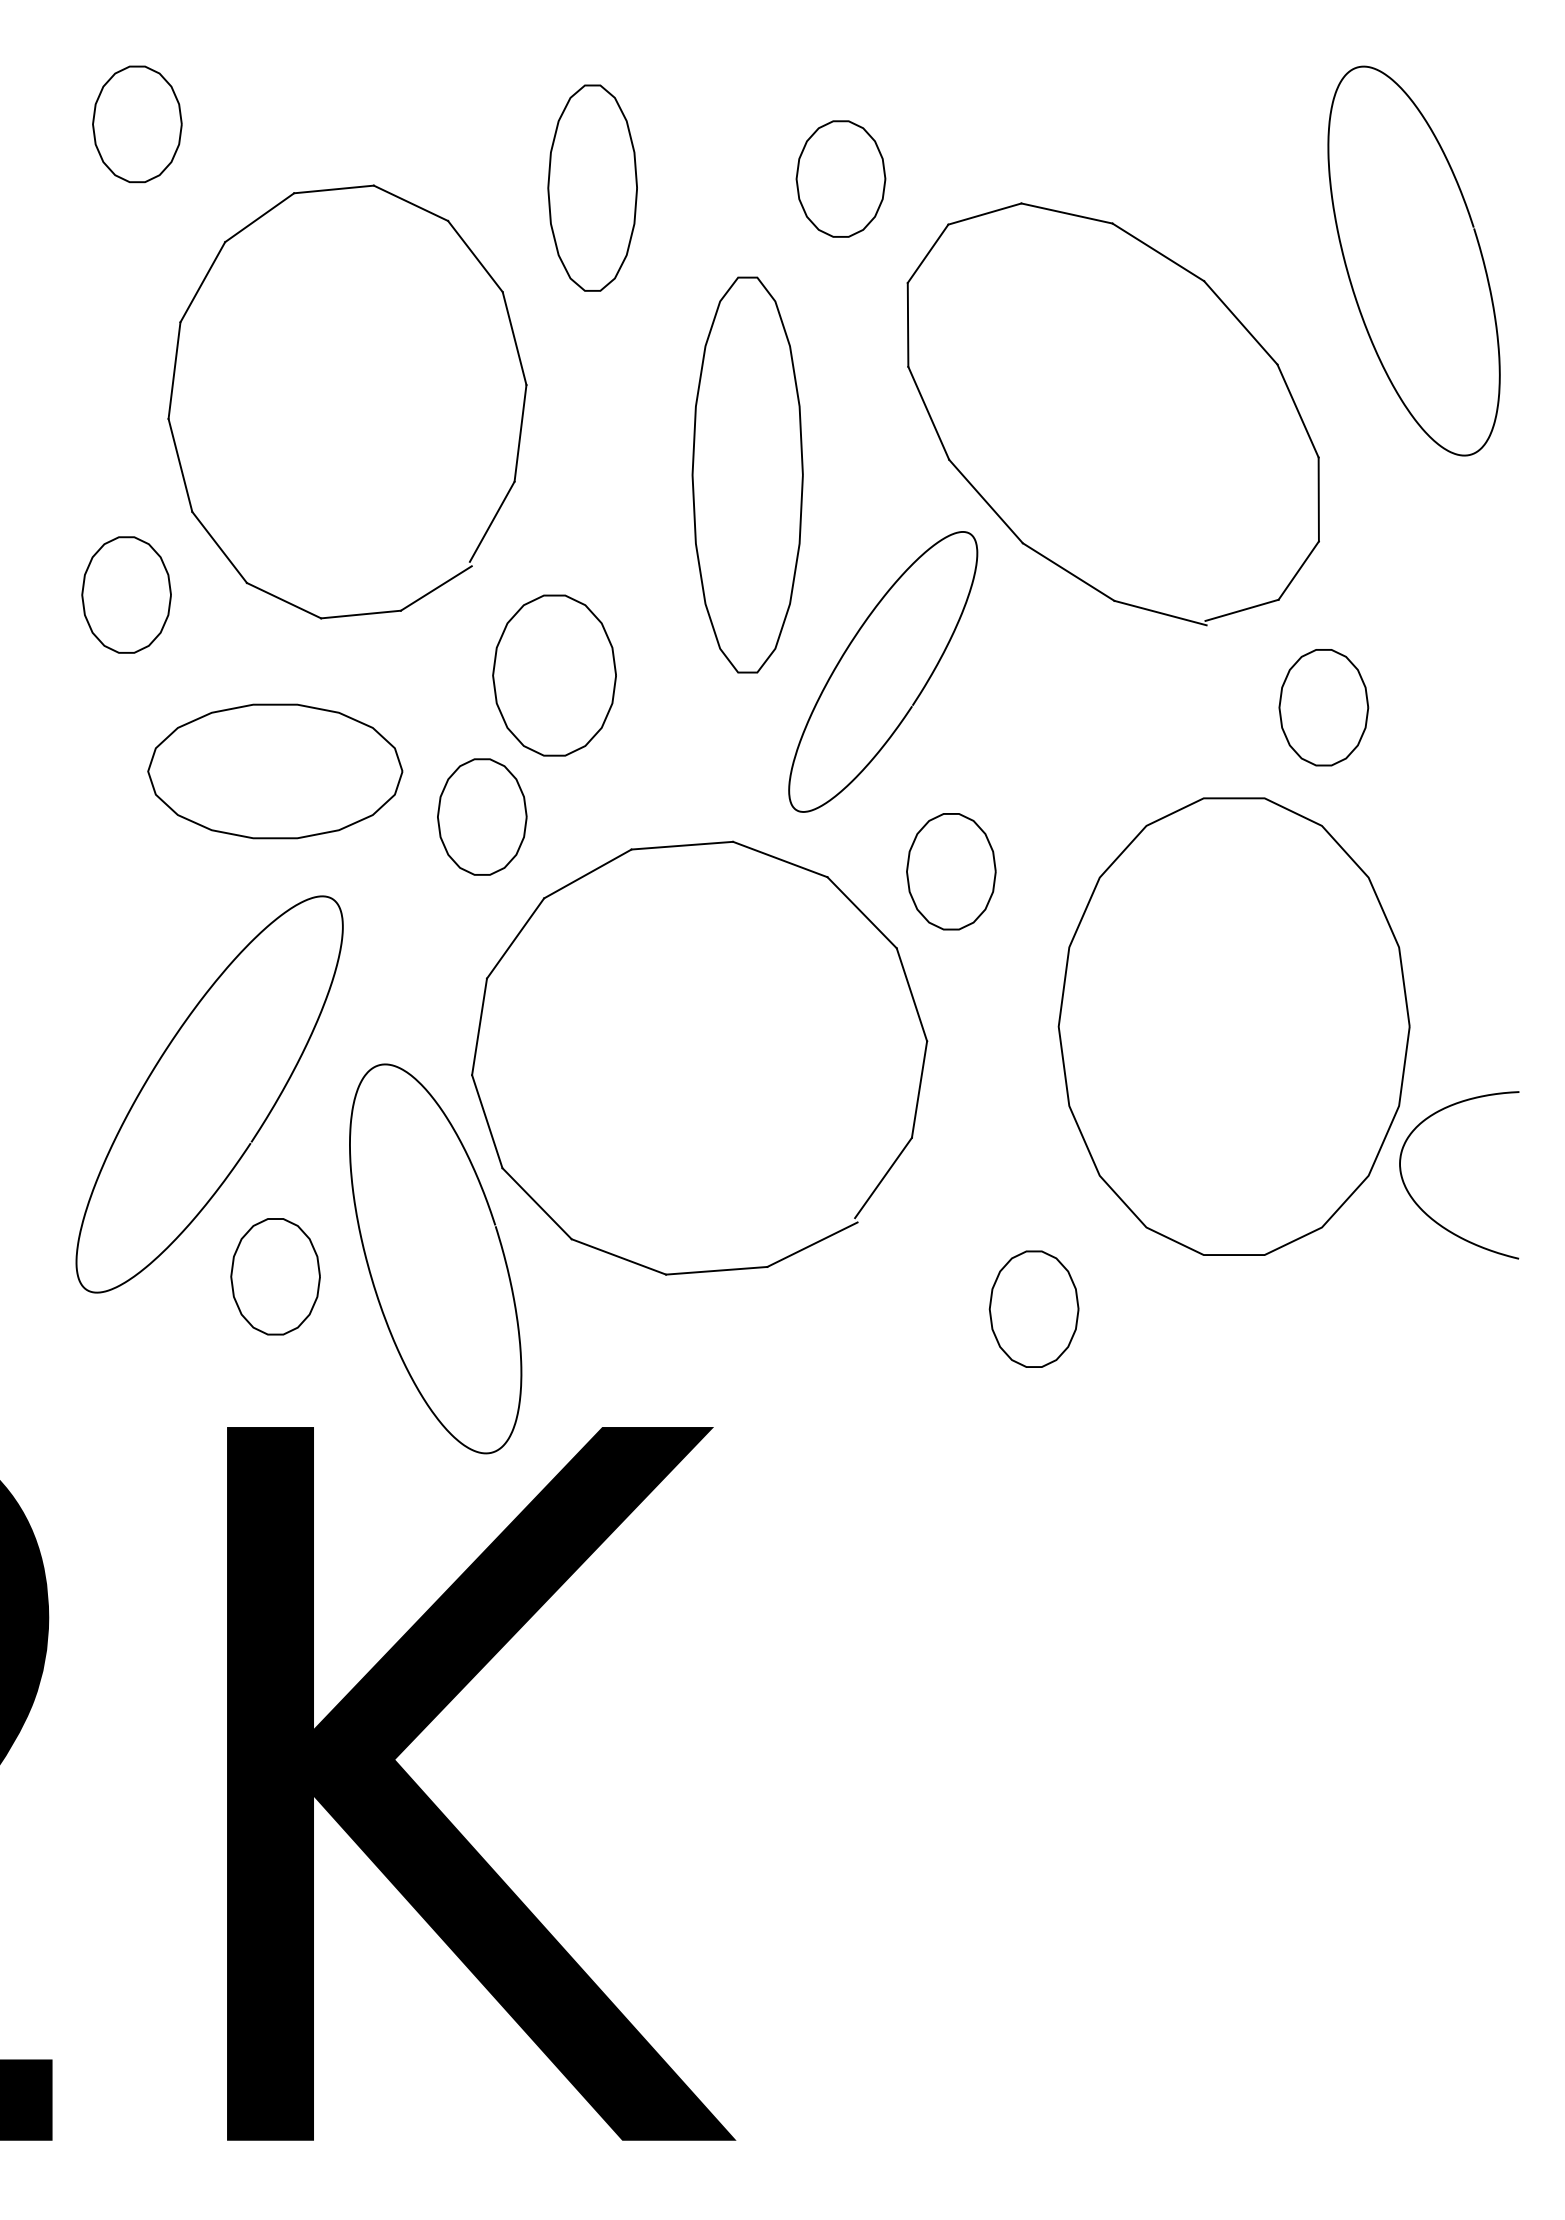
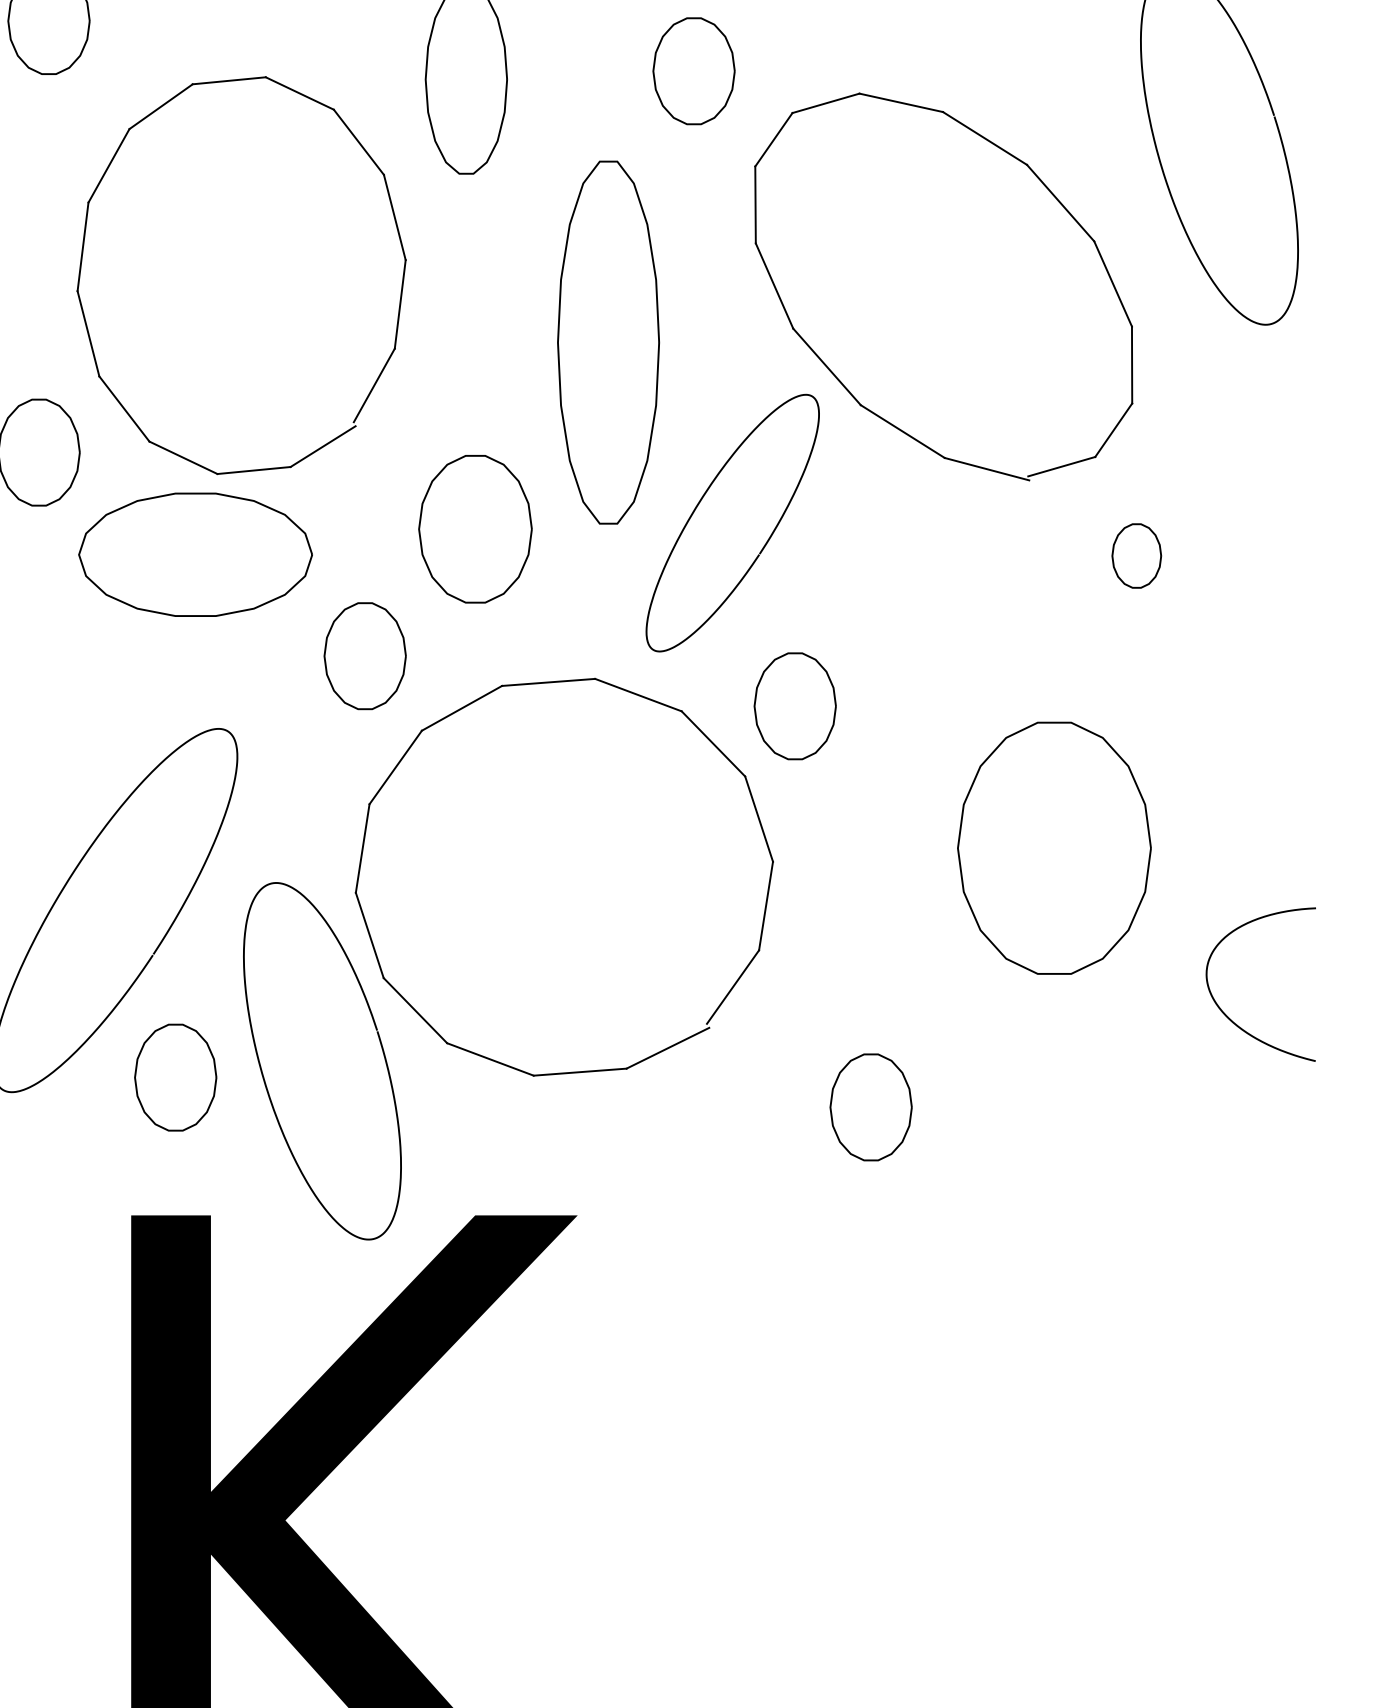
part: (554, 675) -> (475, 529), moved
part: (1323, 707) -> (1136, 555), size x0.6
part: (275, 771) -> (195, 554), moved
part: (1233, 1026) -> (1053, 848), size x0.6

